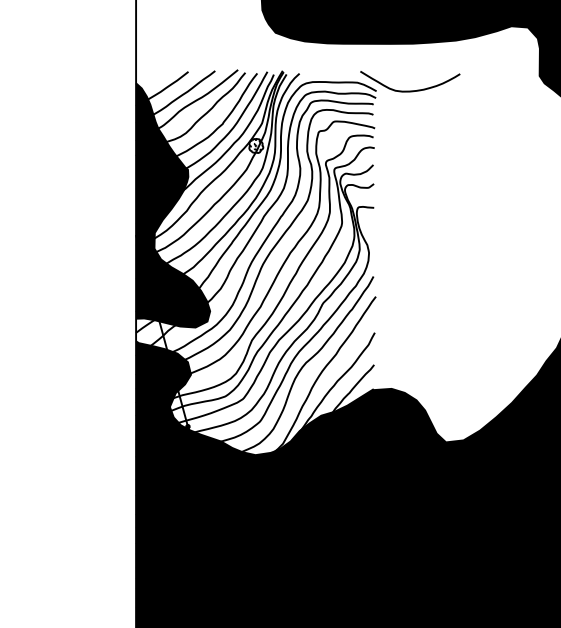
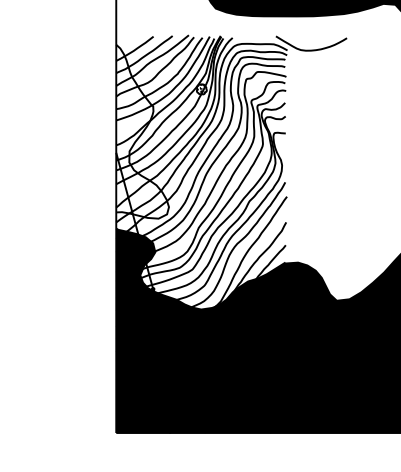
fill: (172, 205) -> (142, 131), removed

